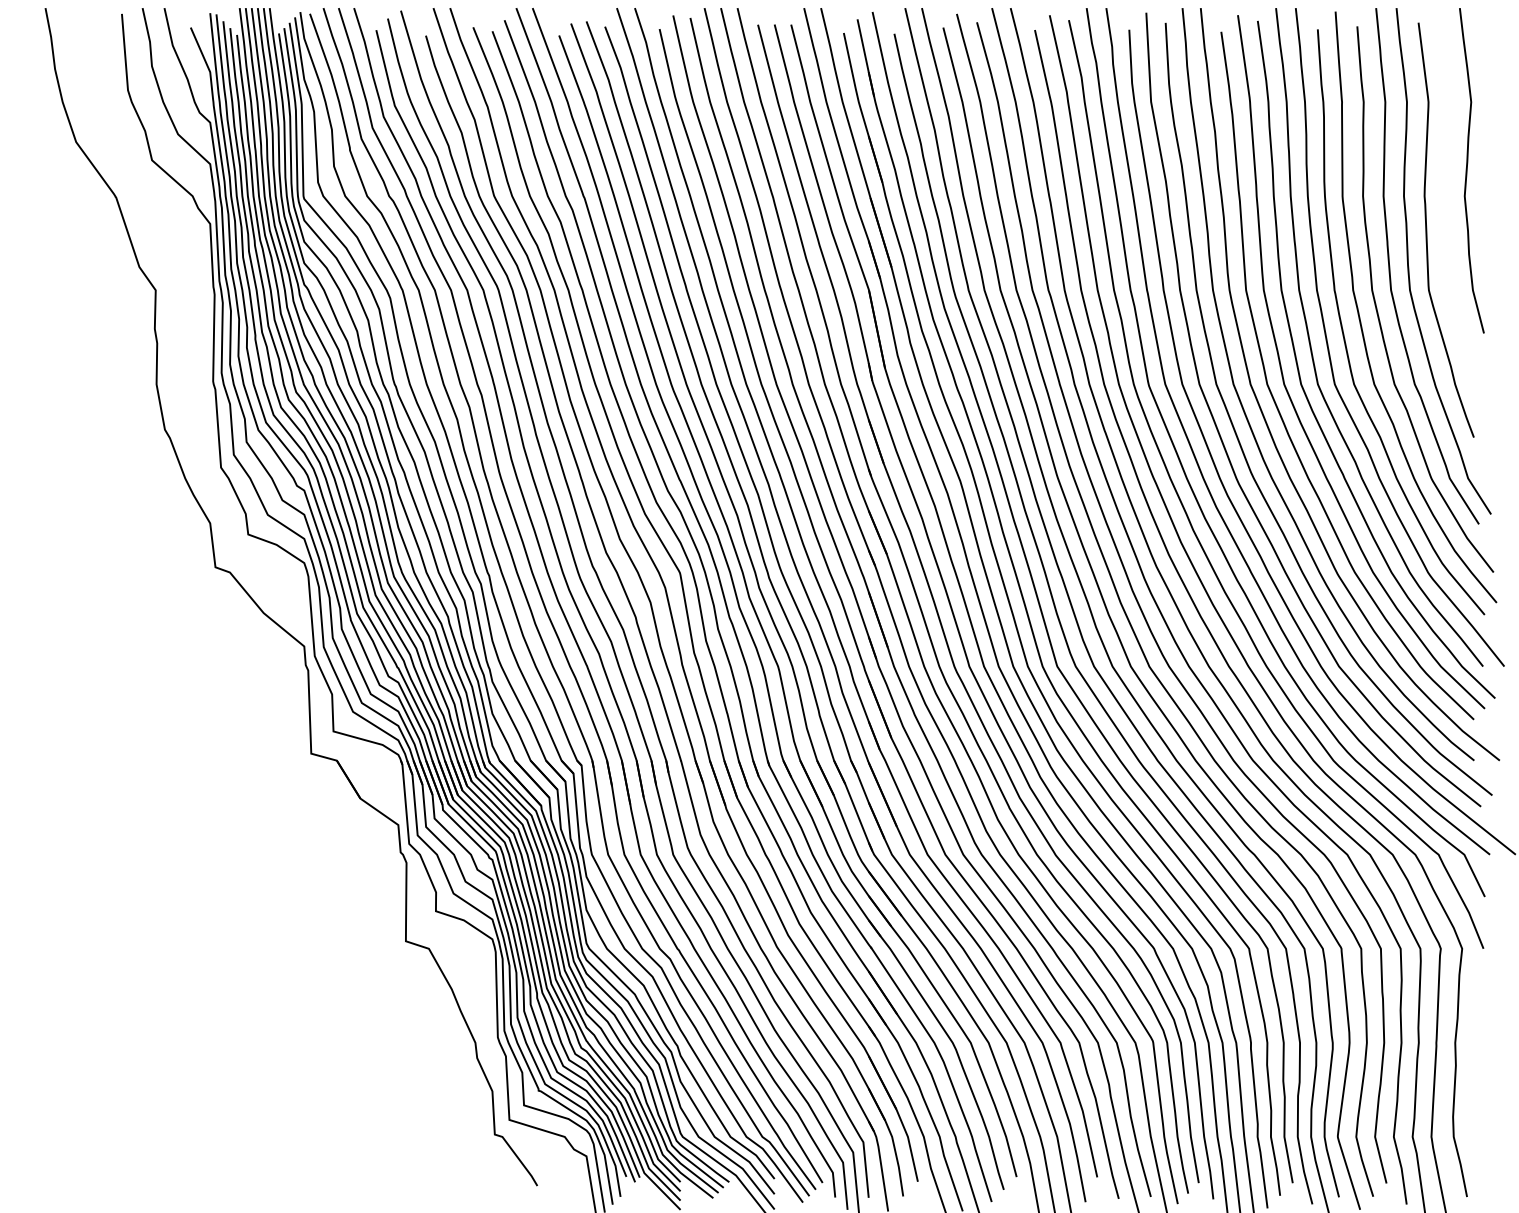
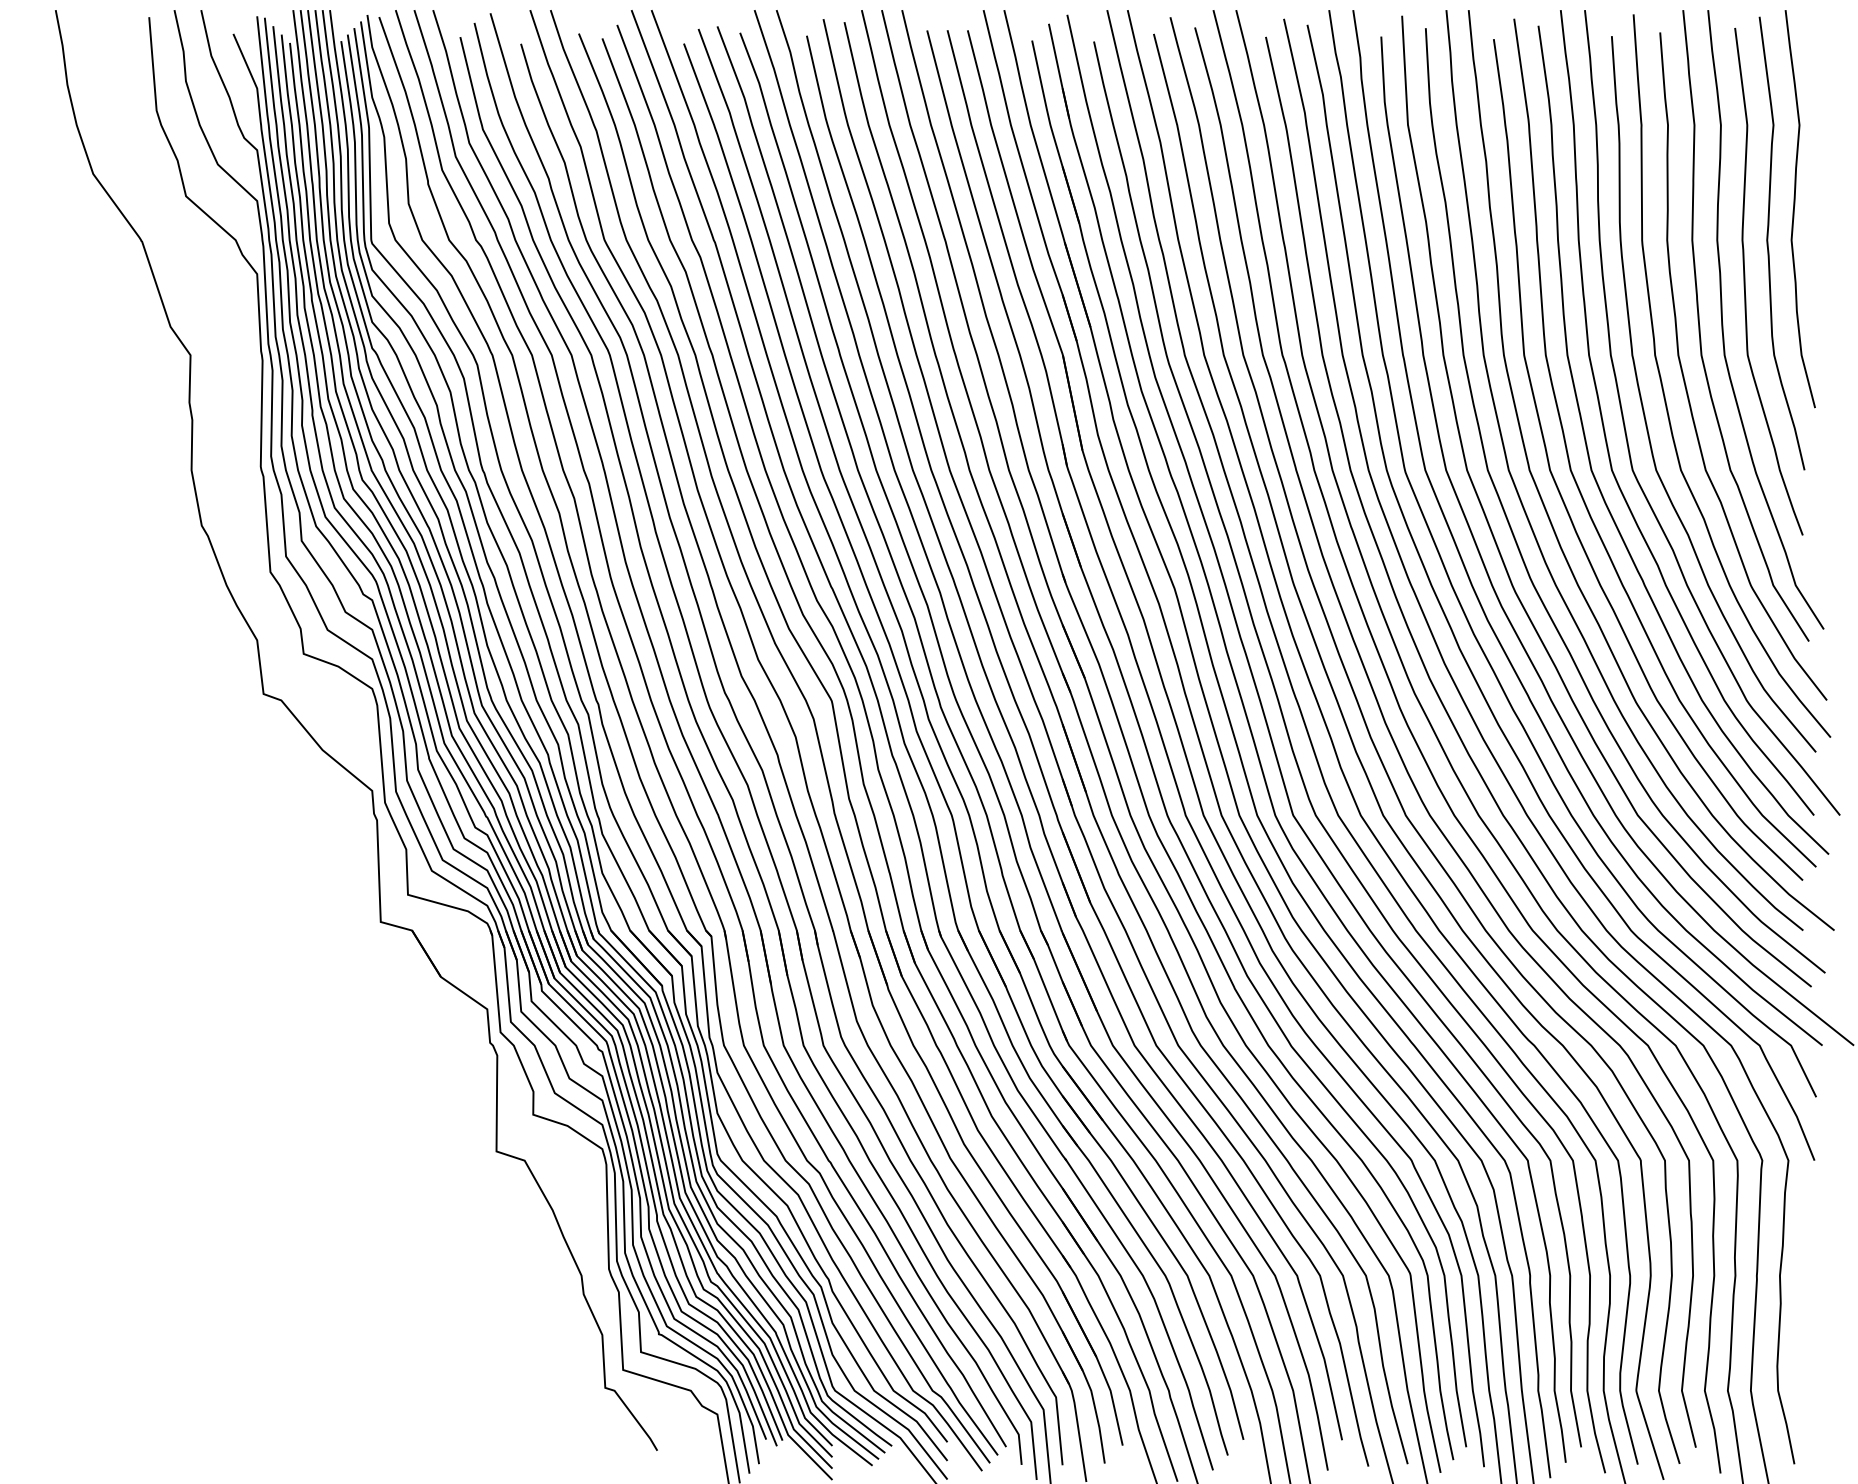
curve: (1445, 198) -> (1768, 243), added

